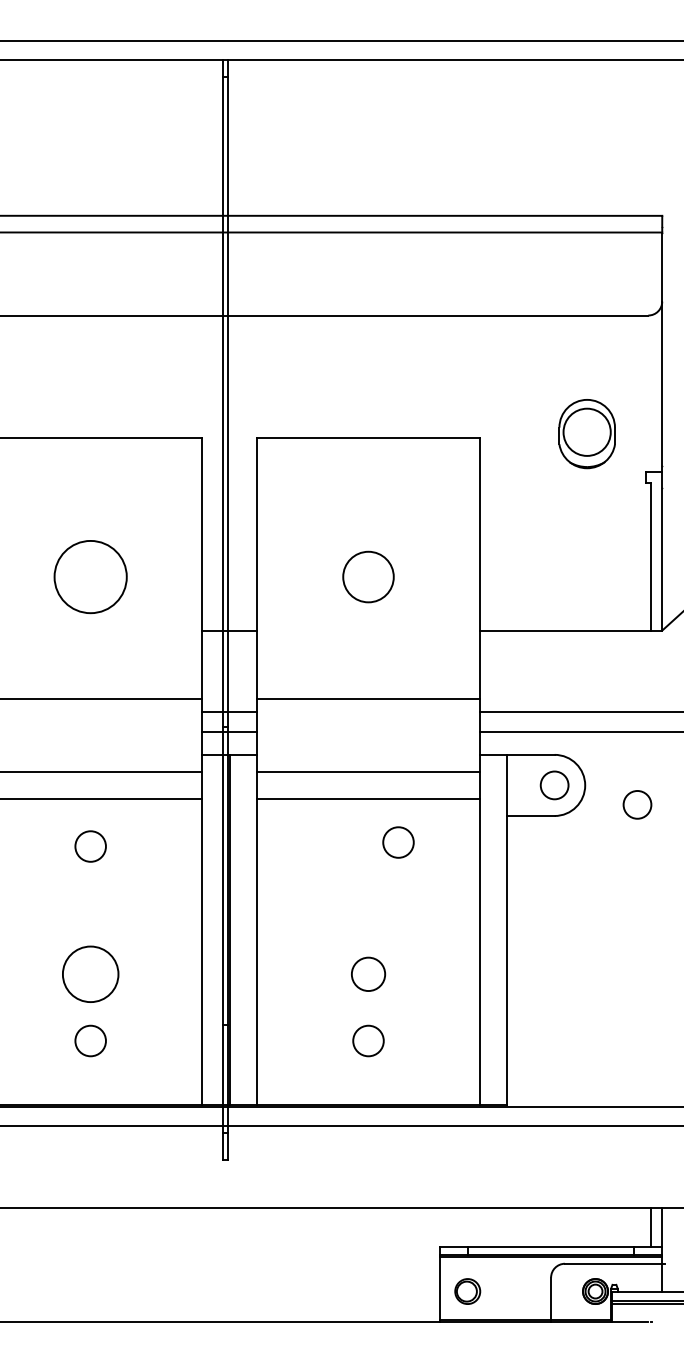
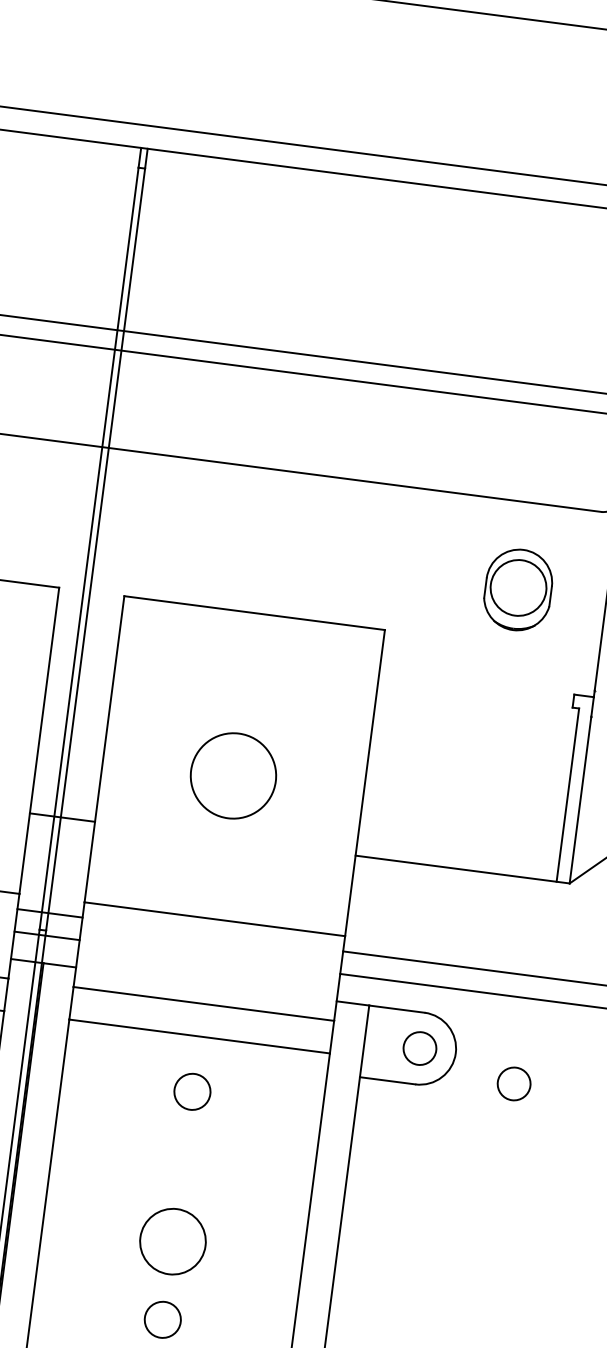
part: (586, 434) -> (517, 590), moved
circle: (368, 576) -> (233, 775), size x1.43
circle: (398, 842) -> (192, 1091), moved
circle: (368, 974) -> (172, 1241), size x1.67

